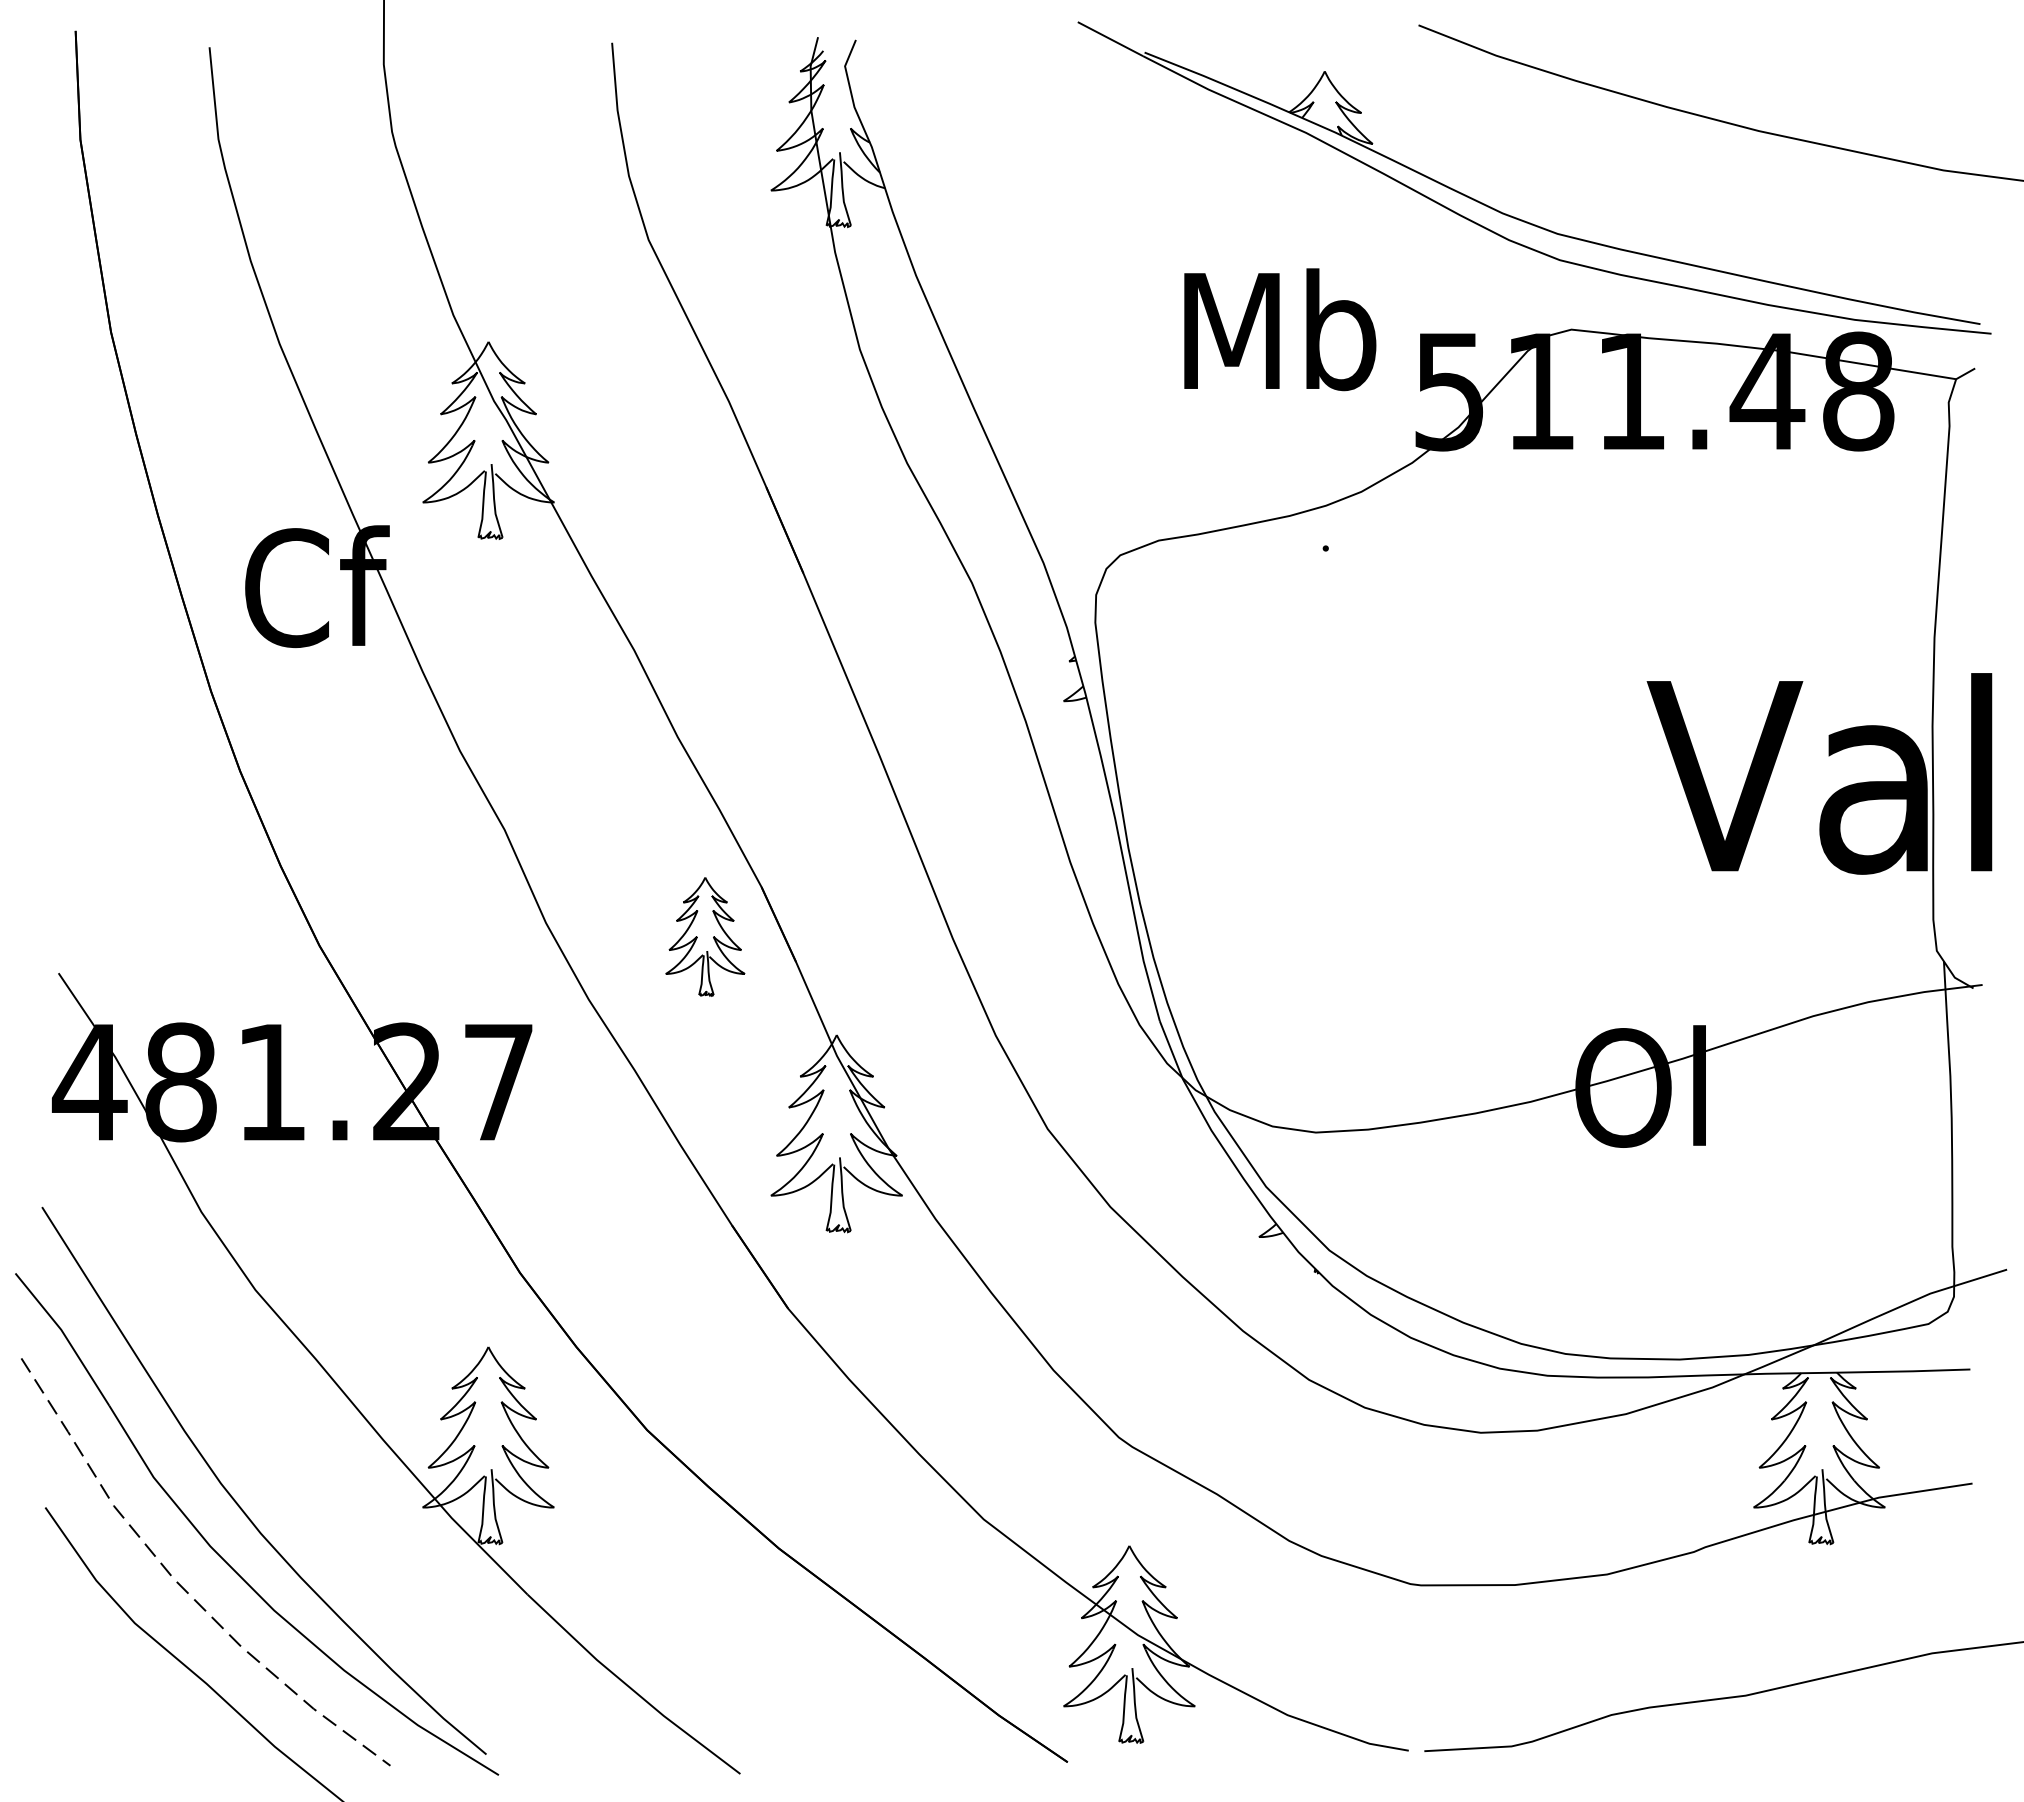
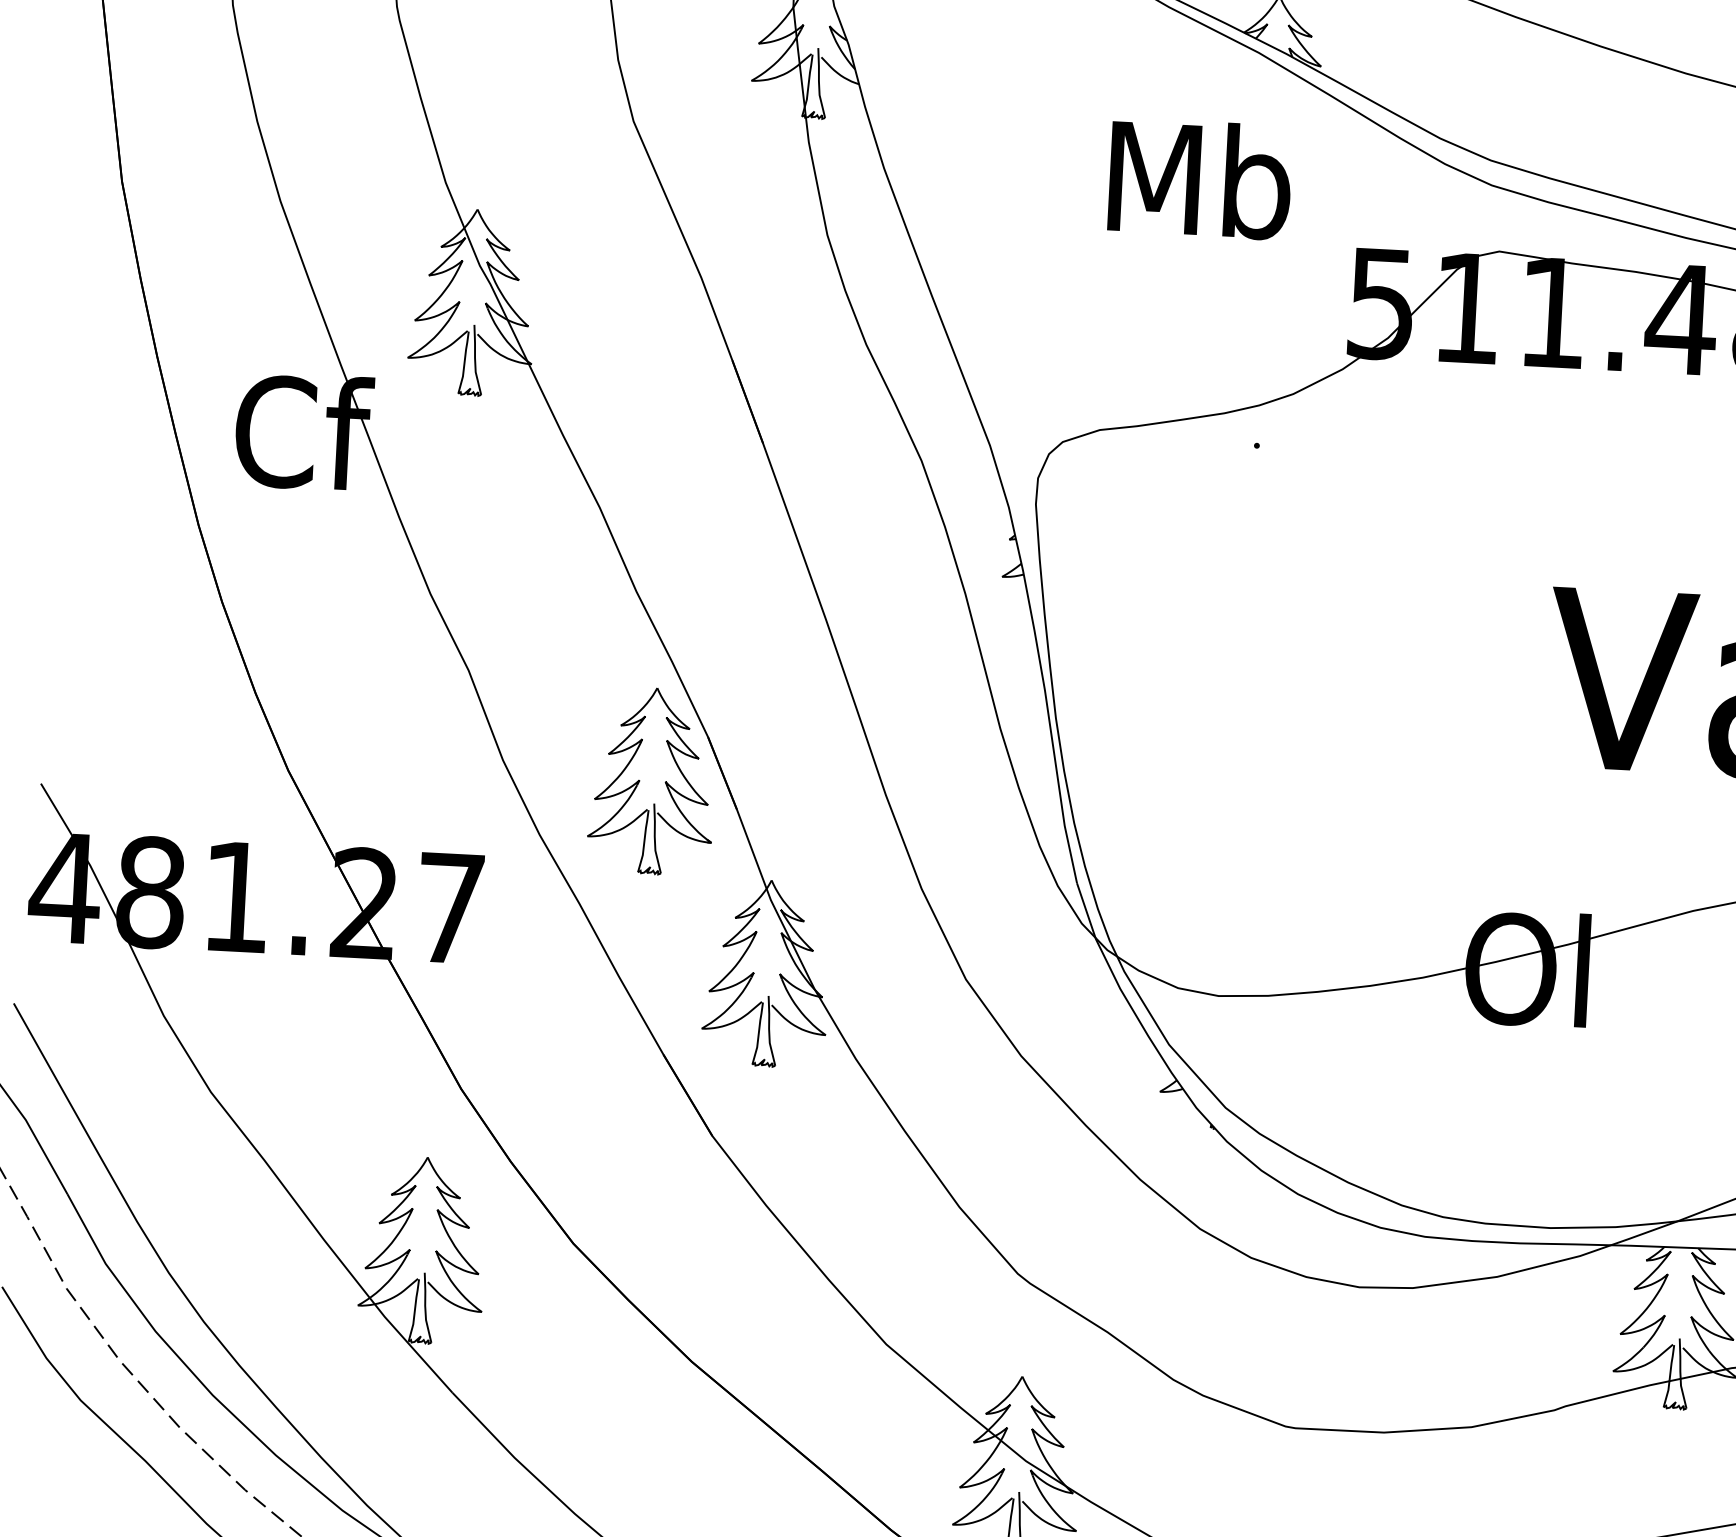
text: (1280, 329) -> (1200, 178), moved
part: (705, 936) -> (652, 780), size x1.67

